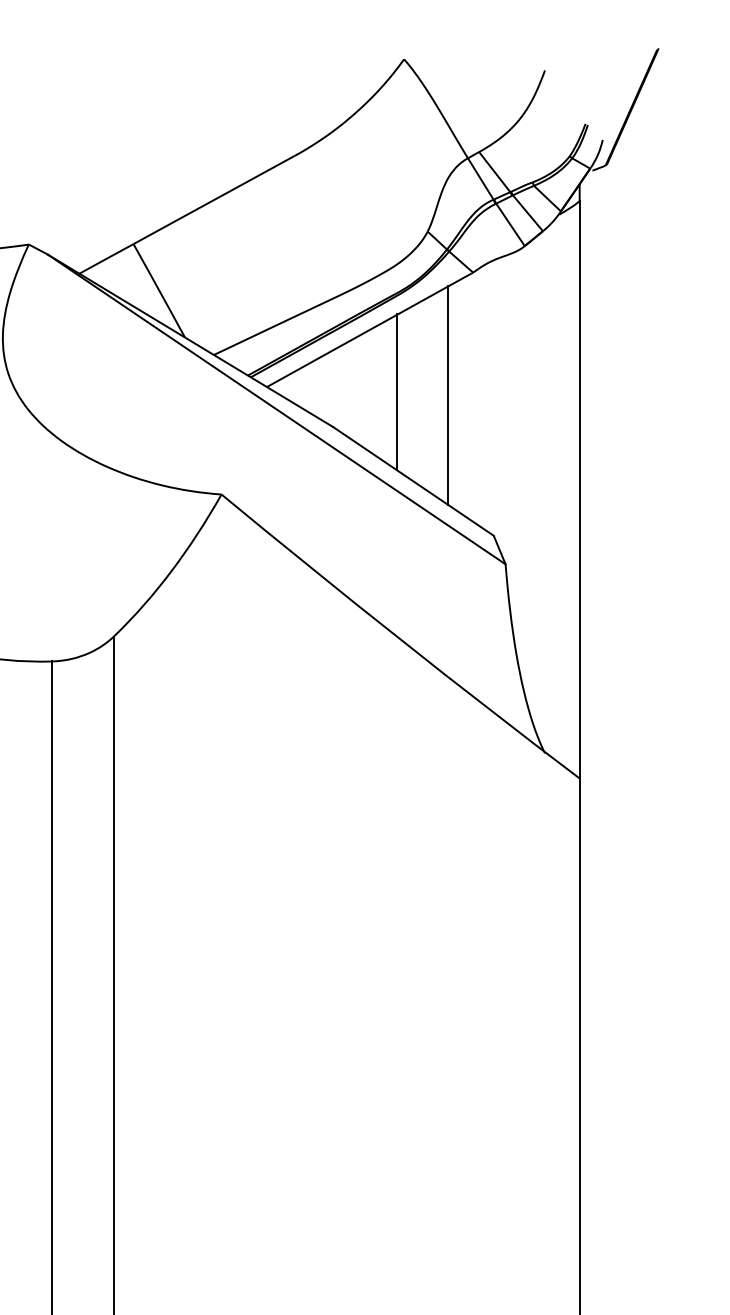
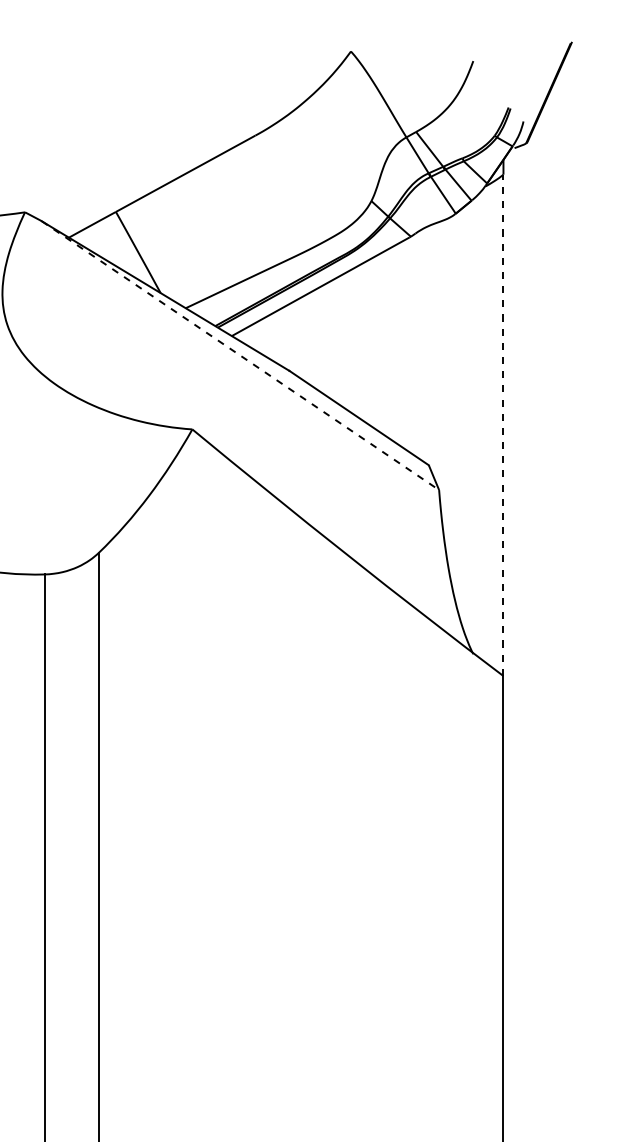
line: (396, 392) -> (344, 340), removed
line: (448, 395) -> (389, 343), removed
line: (276, 409) -> (240, 355), solid -> dashed
line: (579, 489) -> (503, 425), solid -> dashed

